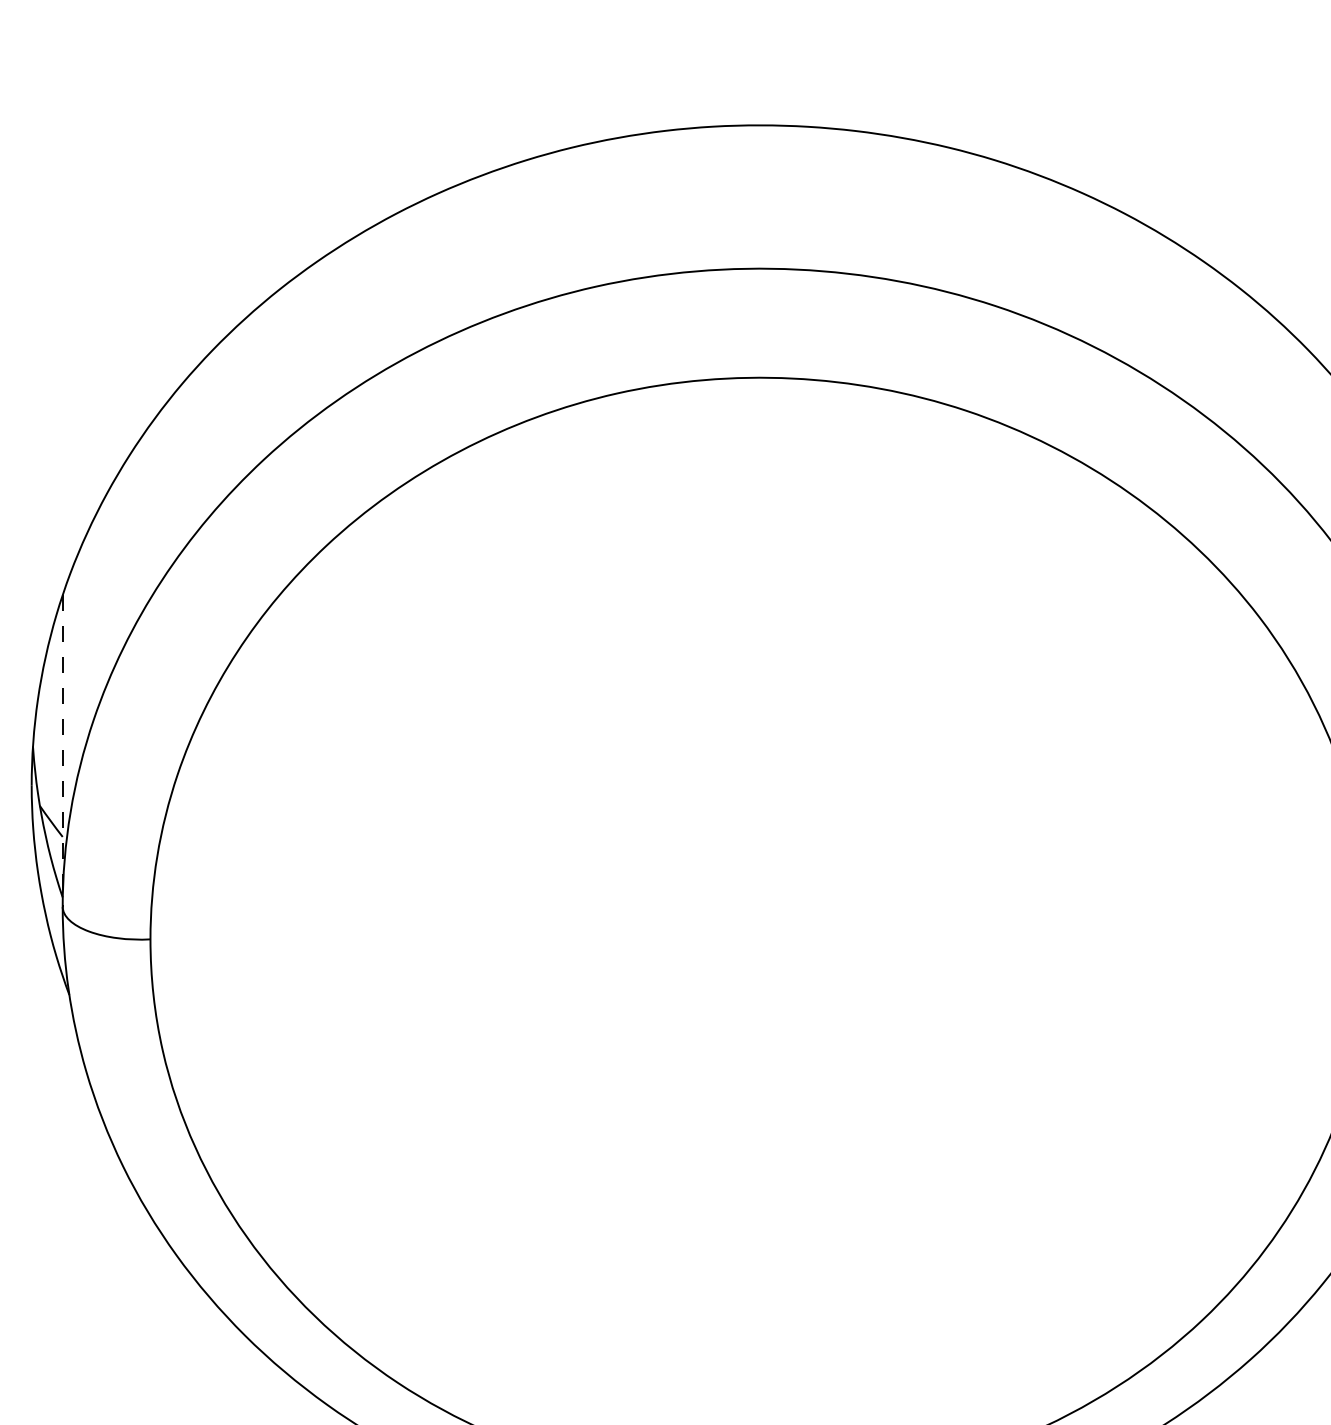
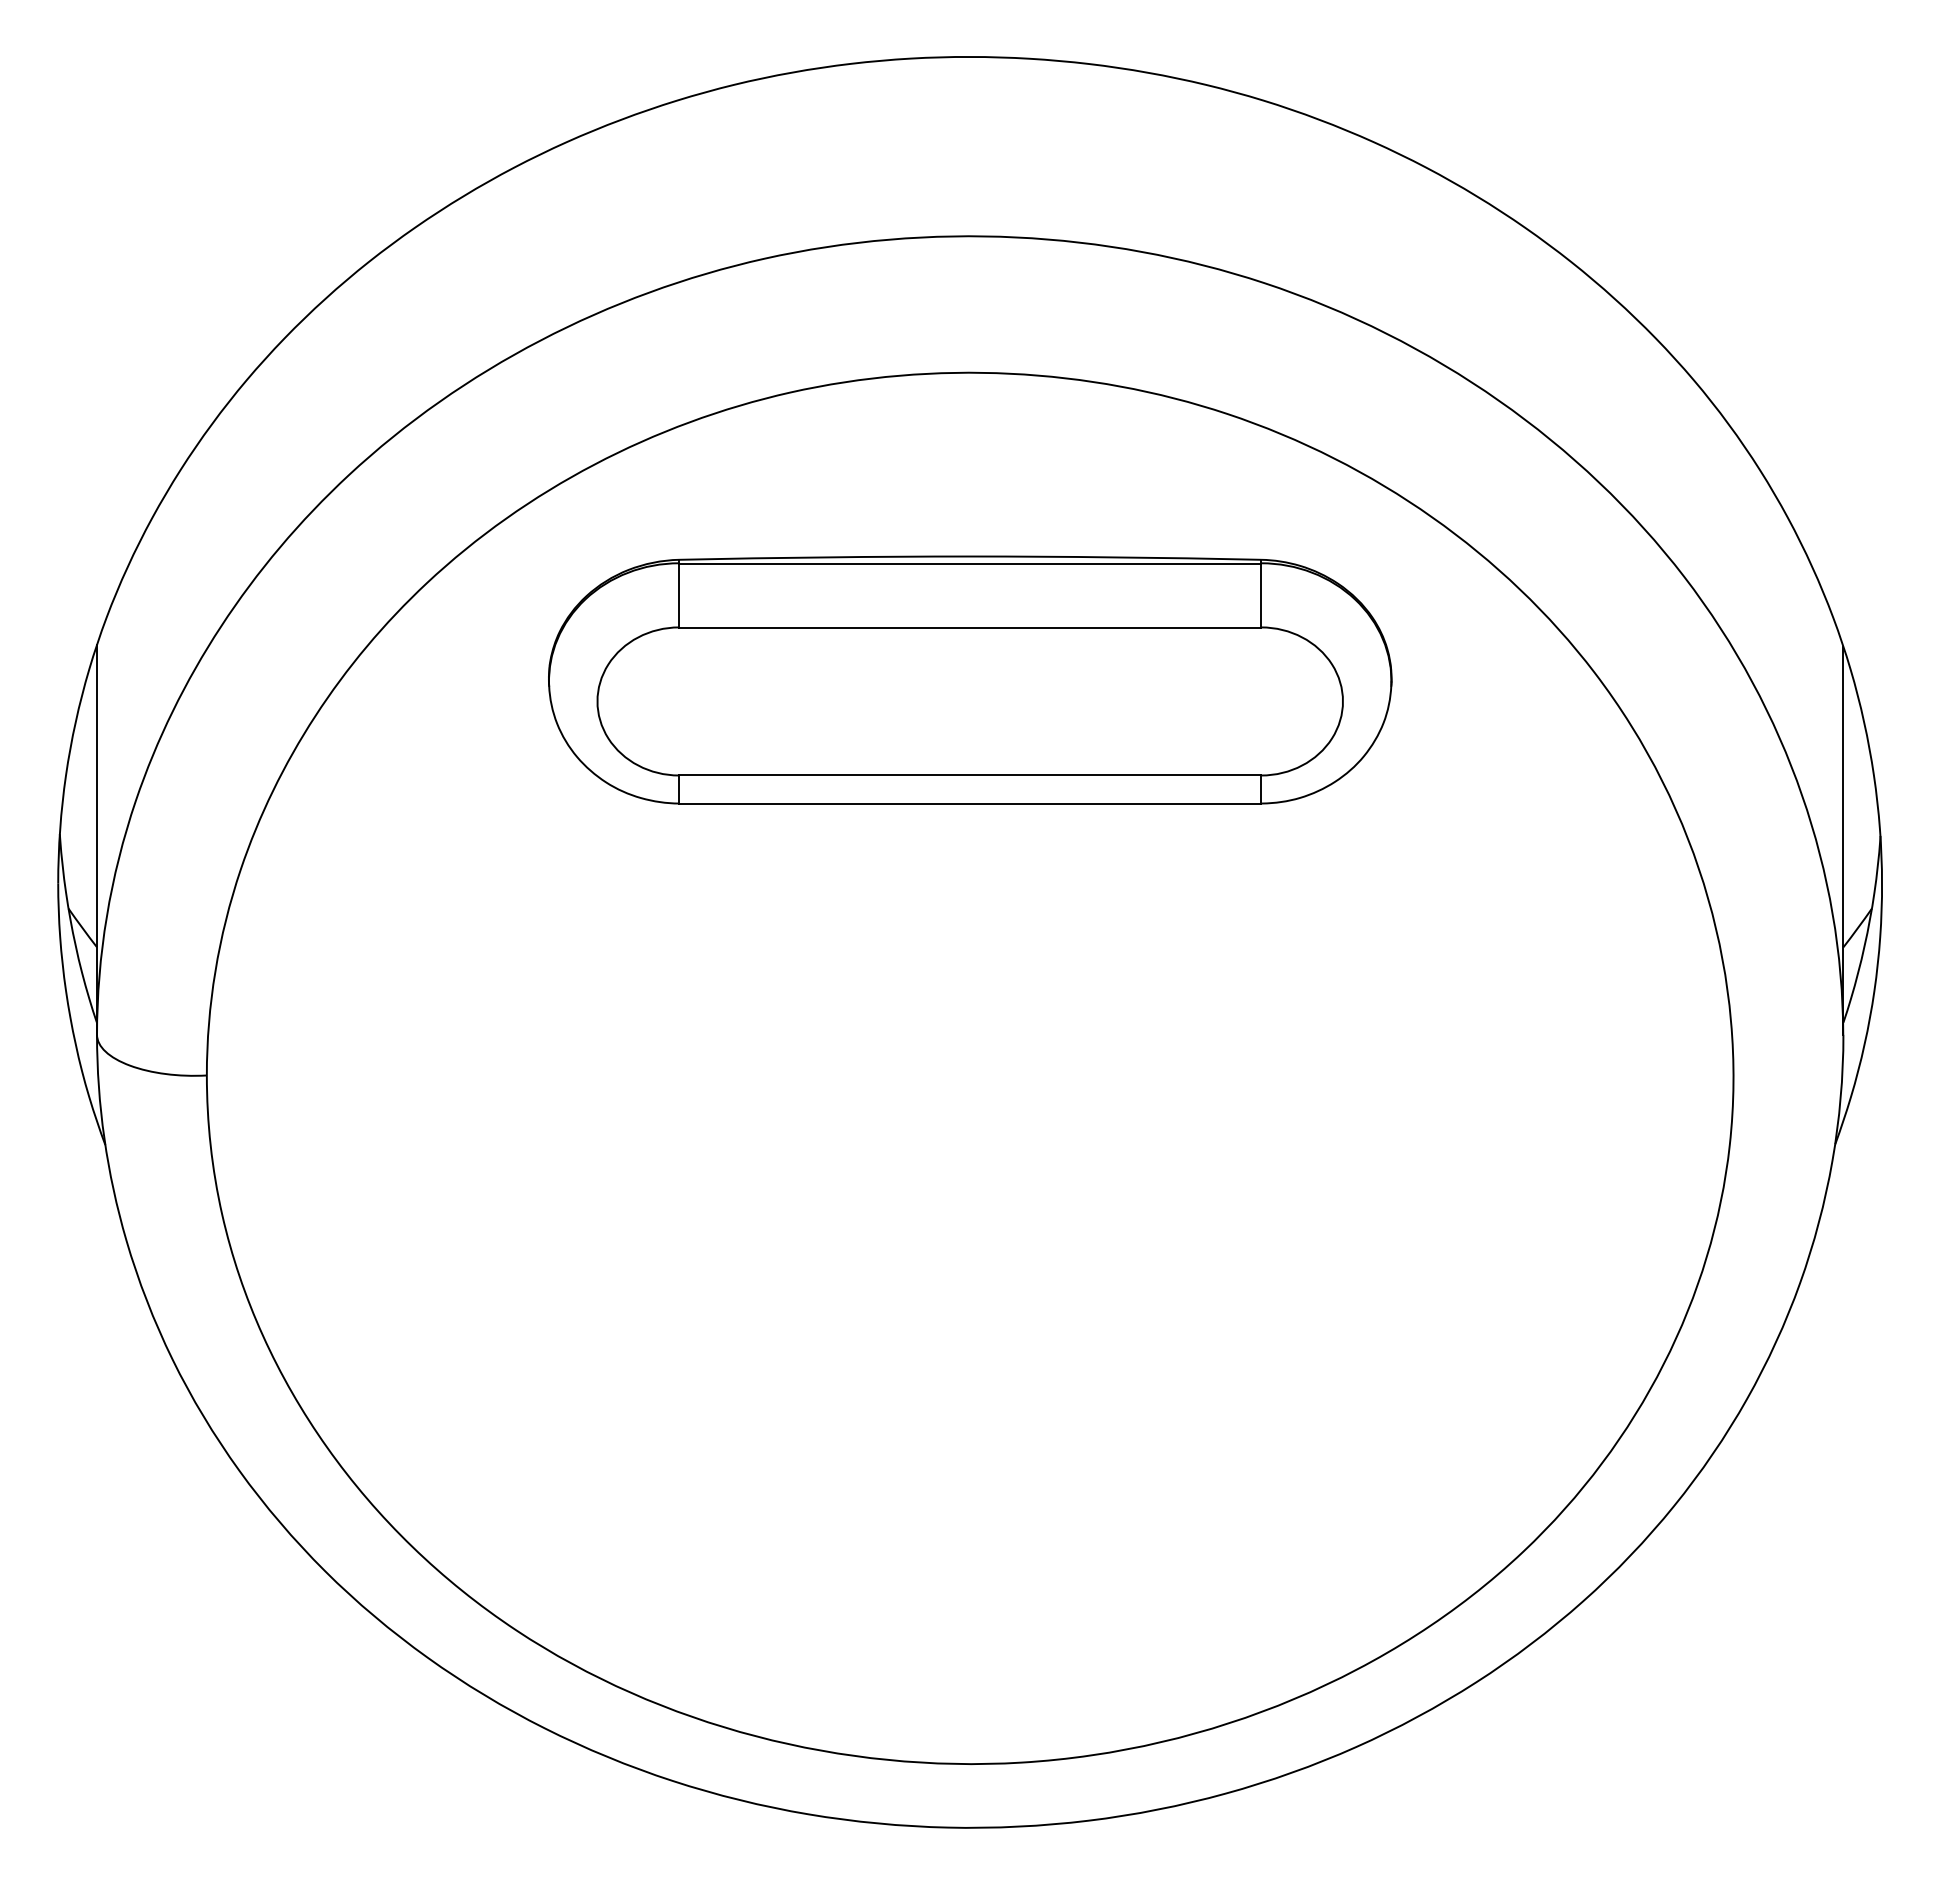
part: (760, 622) -> (970, 679), added
line: (63, 751) -> (97, 840), dashed -> solid

